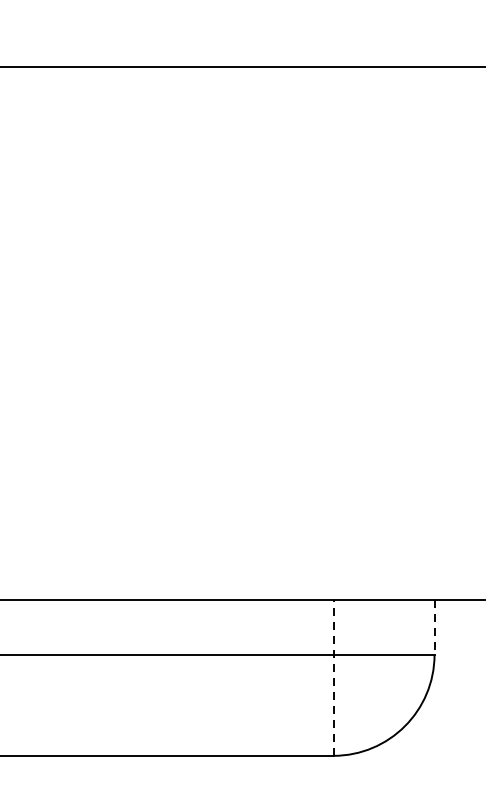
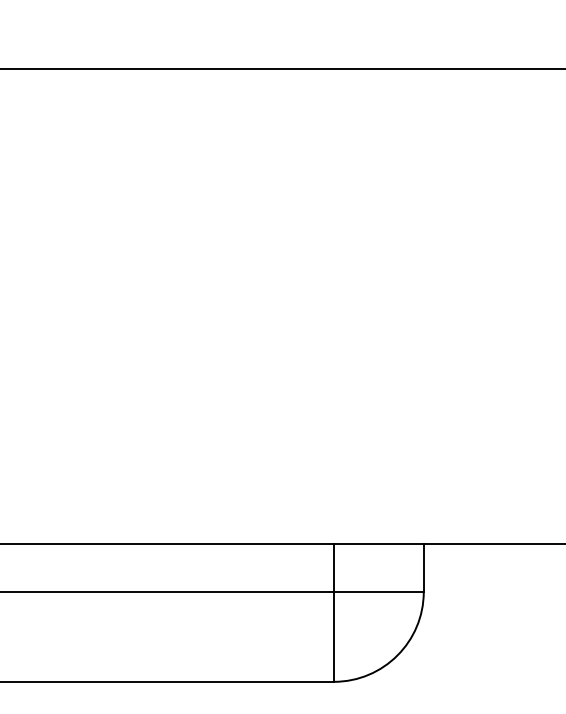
line: (434, 628) -> (423, 568), dashed -> solid
line: (333, 677) -> (333, 612), dashed -> solid

